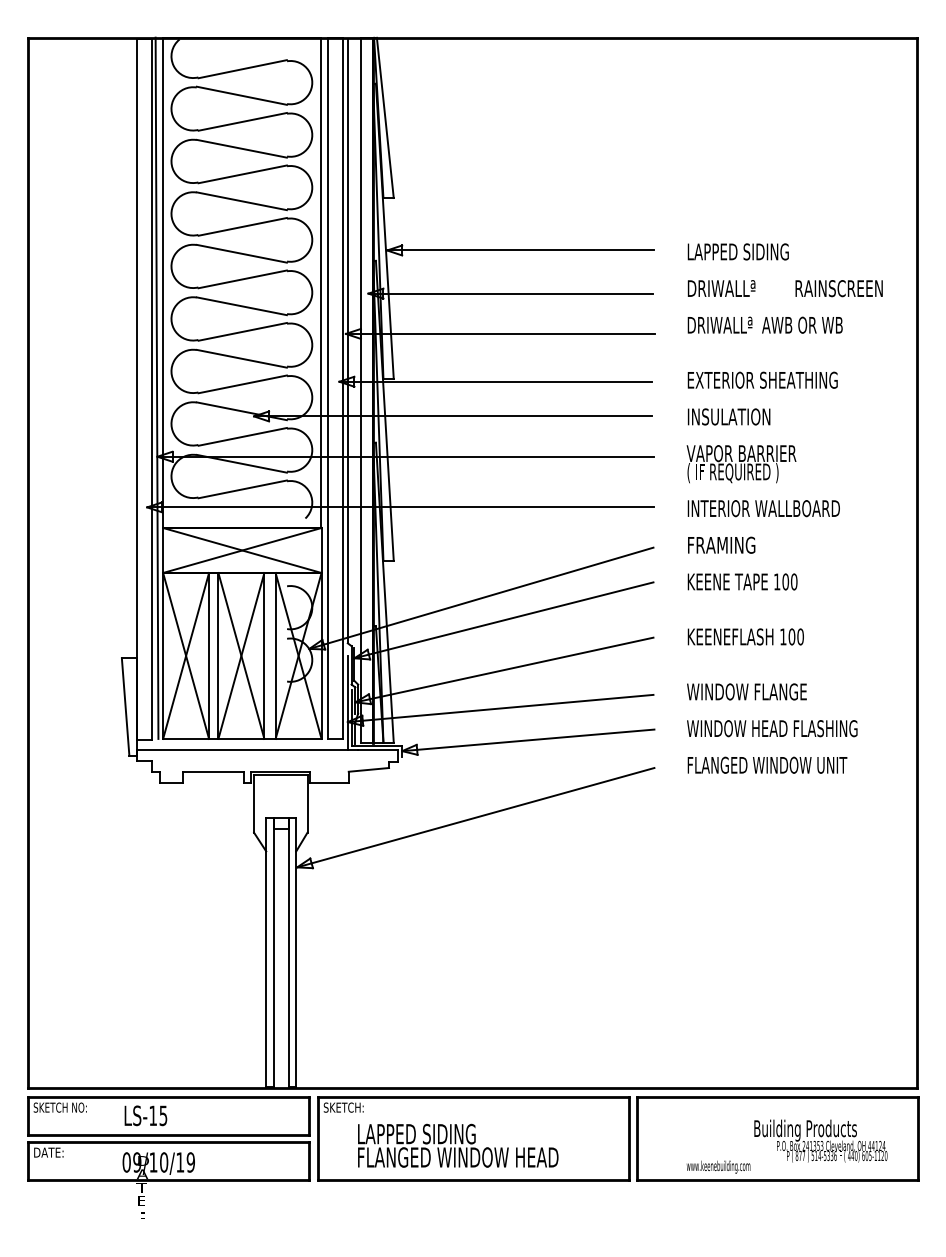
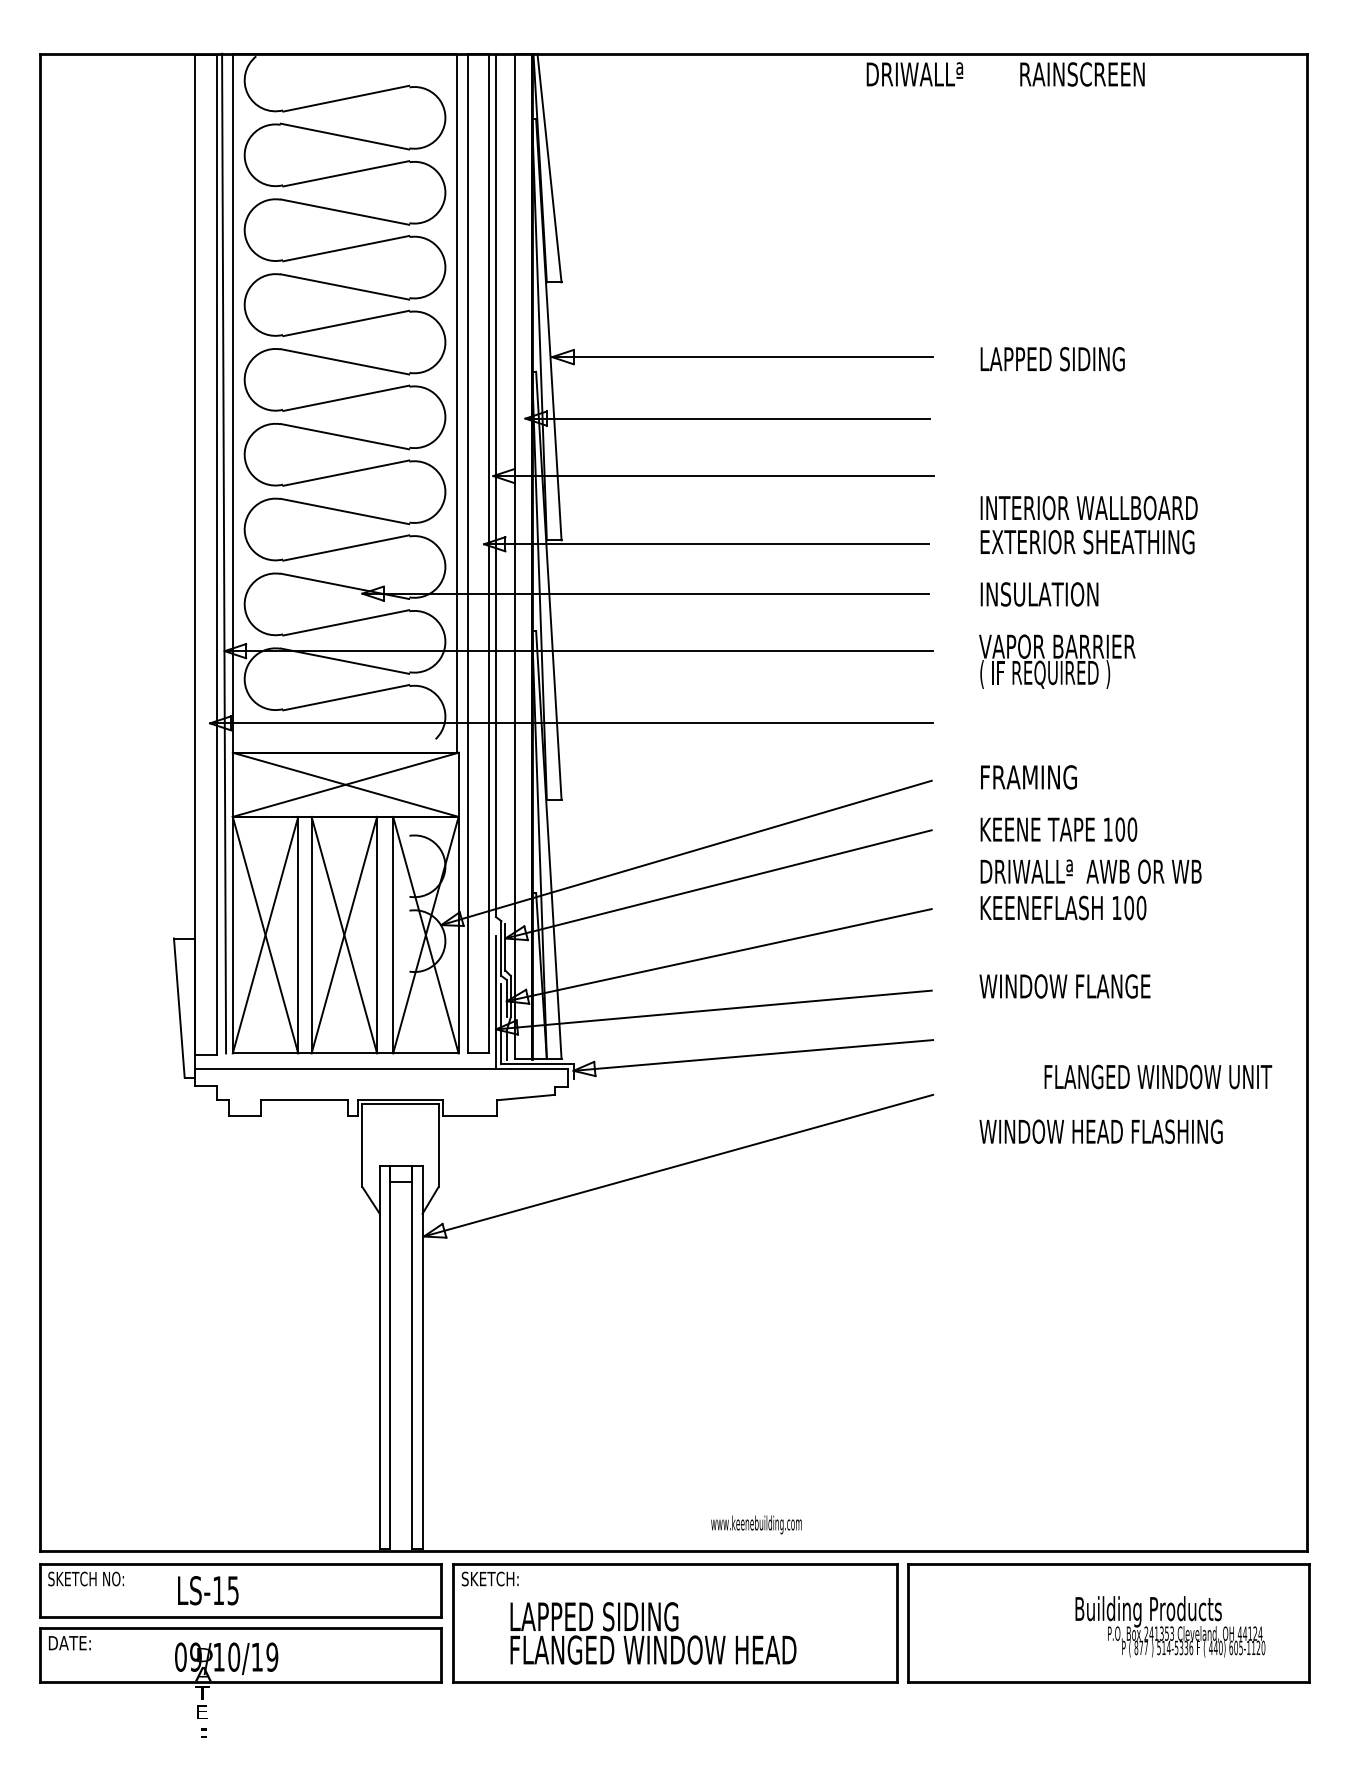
text: (785, 288) -> (1005, 74), moved
text: (764, 325) -> (1090, 871), moved
text: (763, 508) -> (1088, 507), moved
text: (771, 728) -> (1100, 1131), moved
text: (767, 764) -> (1158, 1076), moved
text: (718, 1166) -> (756, 1524), moved

